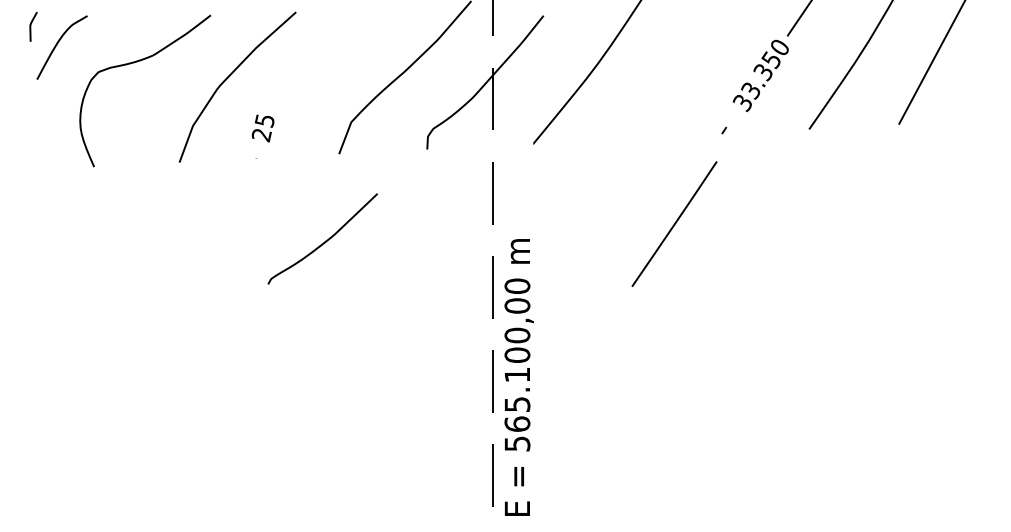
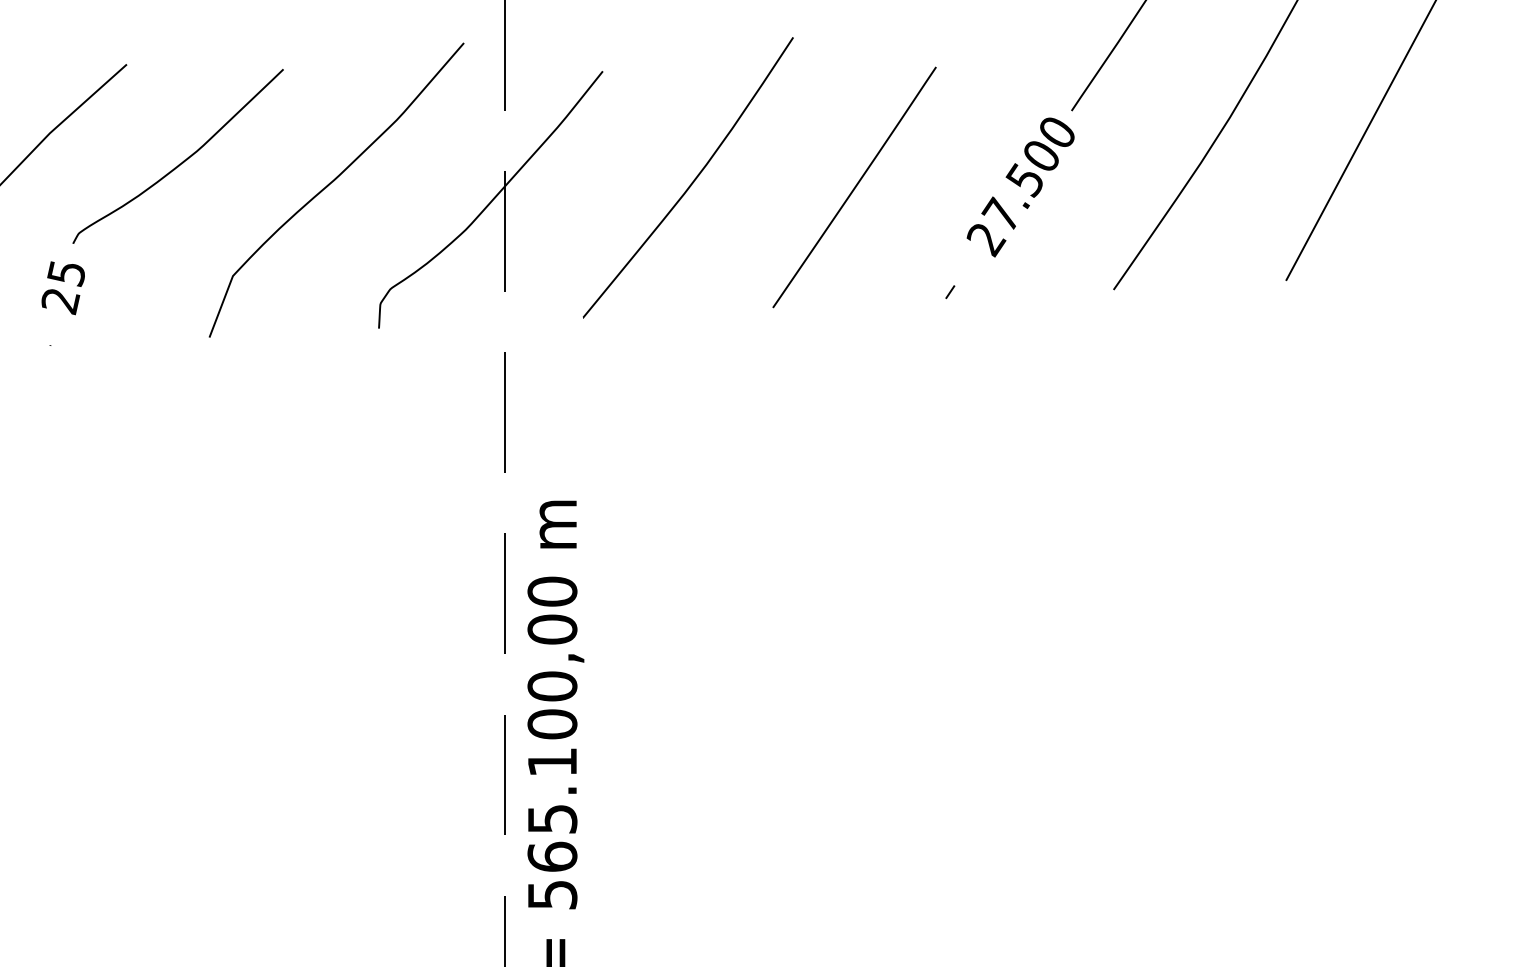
text: (756, 81) -> (1012, 197), 33.350 -> 27.500
line: (674, 223) -> (854, 186), moved
curve: (325, 240) -> (183, 159), moved

